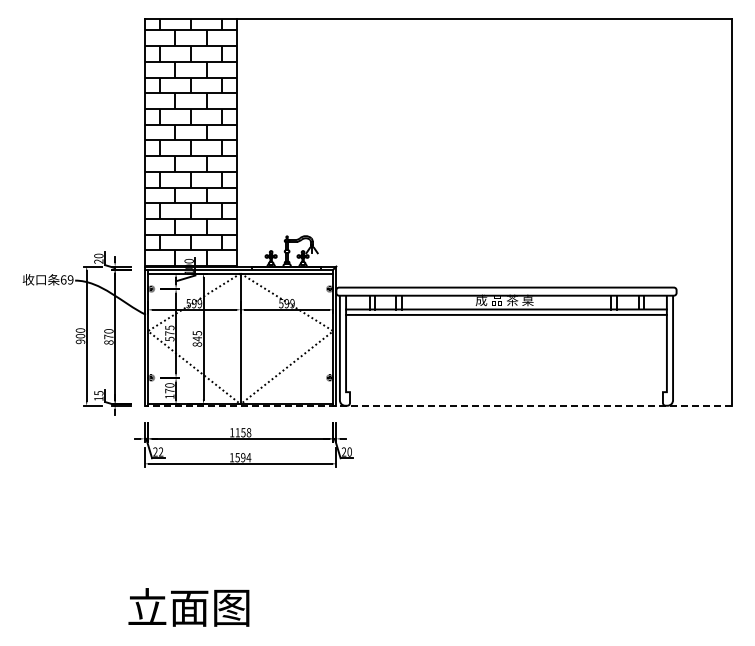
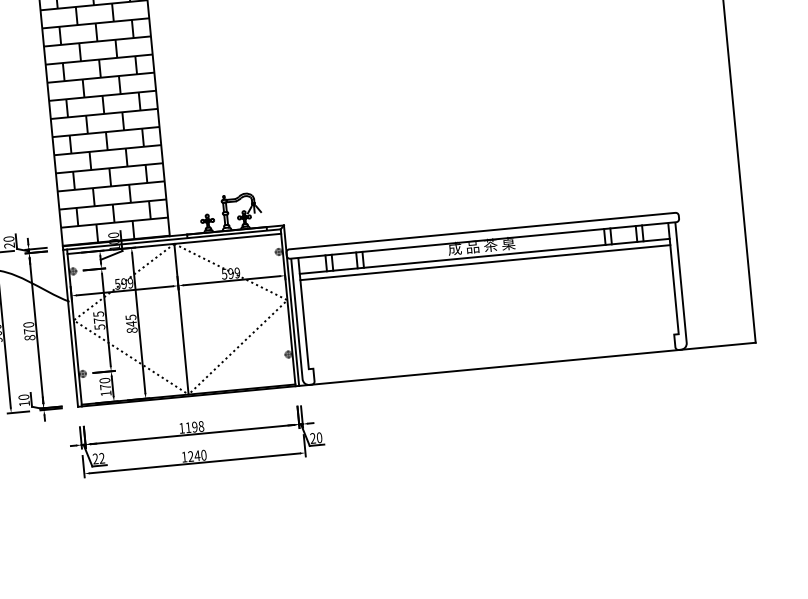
text: (98, 392) -> (23, 396), 15 -> 10
line: (438, 405) -> (416, 374), dashed -> solid
text: (243, 432) -> (194, 426), 1158 -> 1198
text: (243, 457) -> (197, 455), 1594 -> 1240

